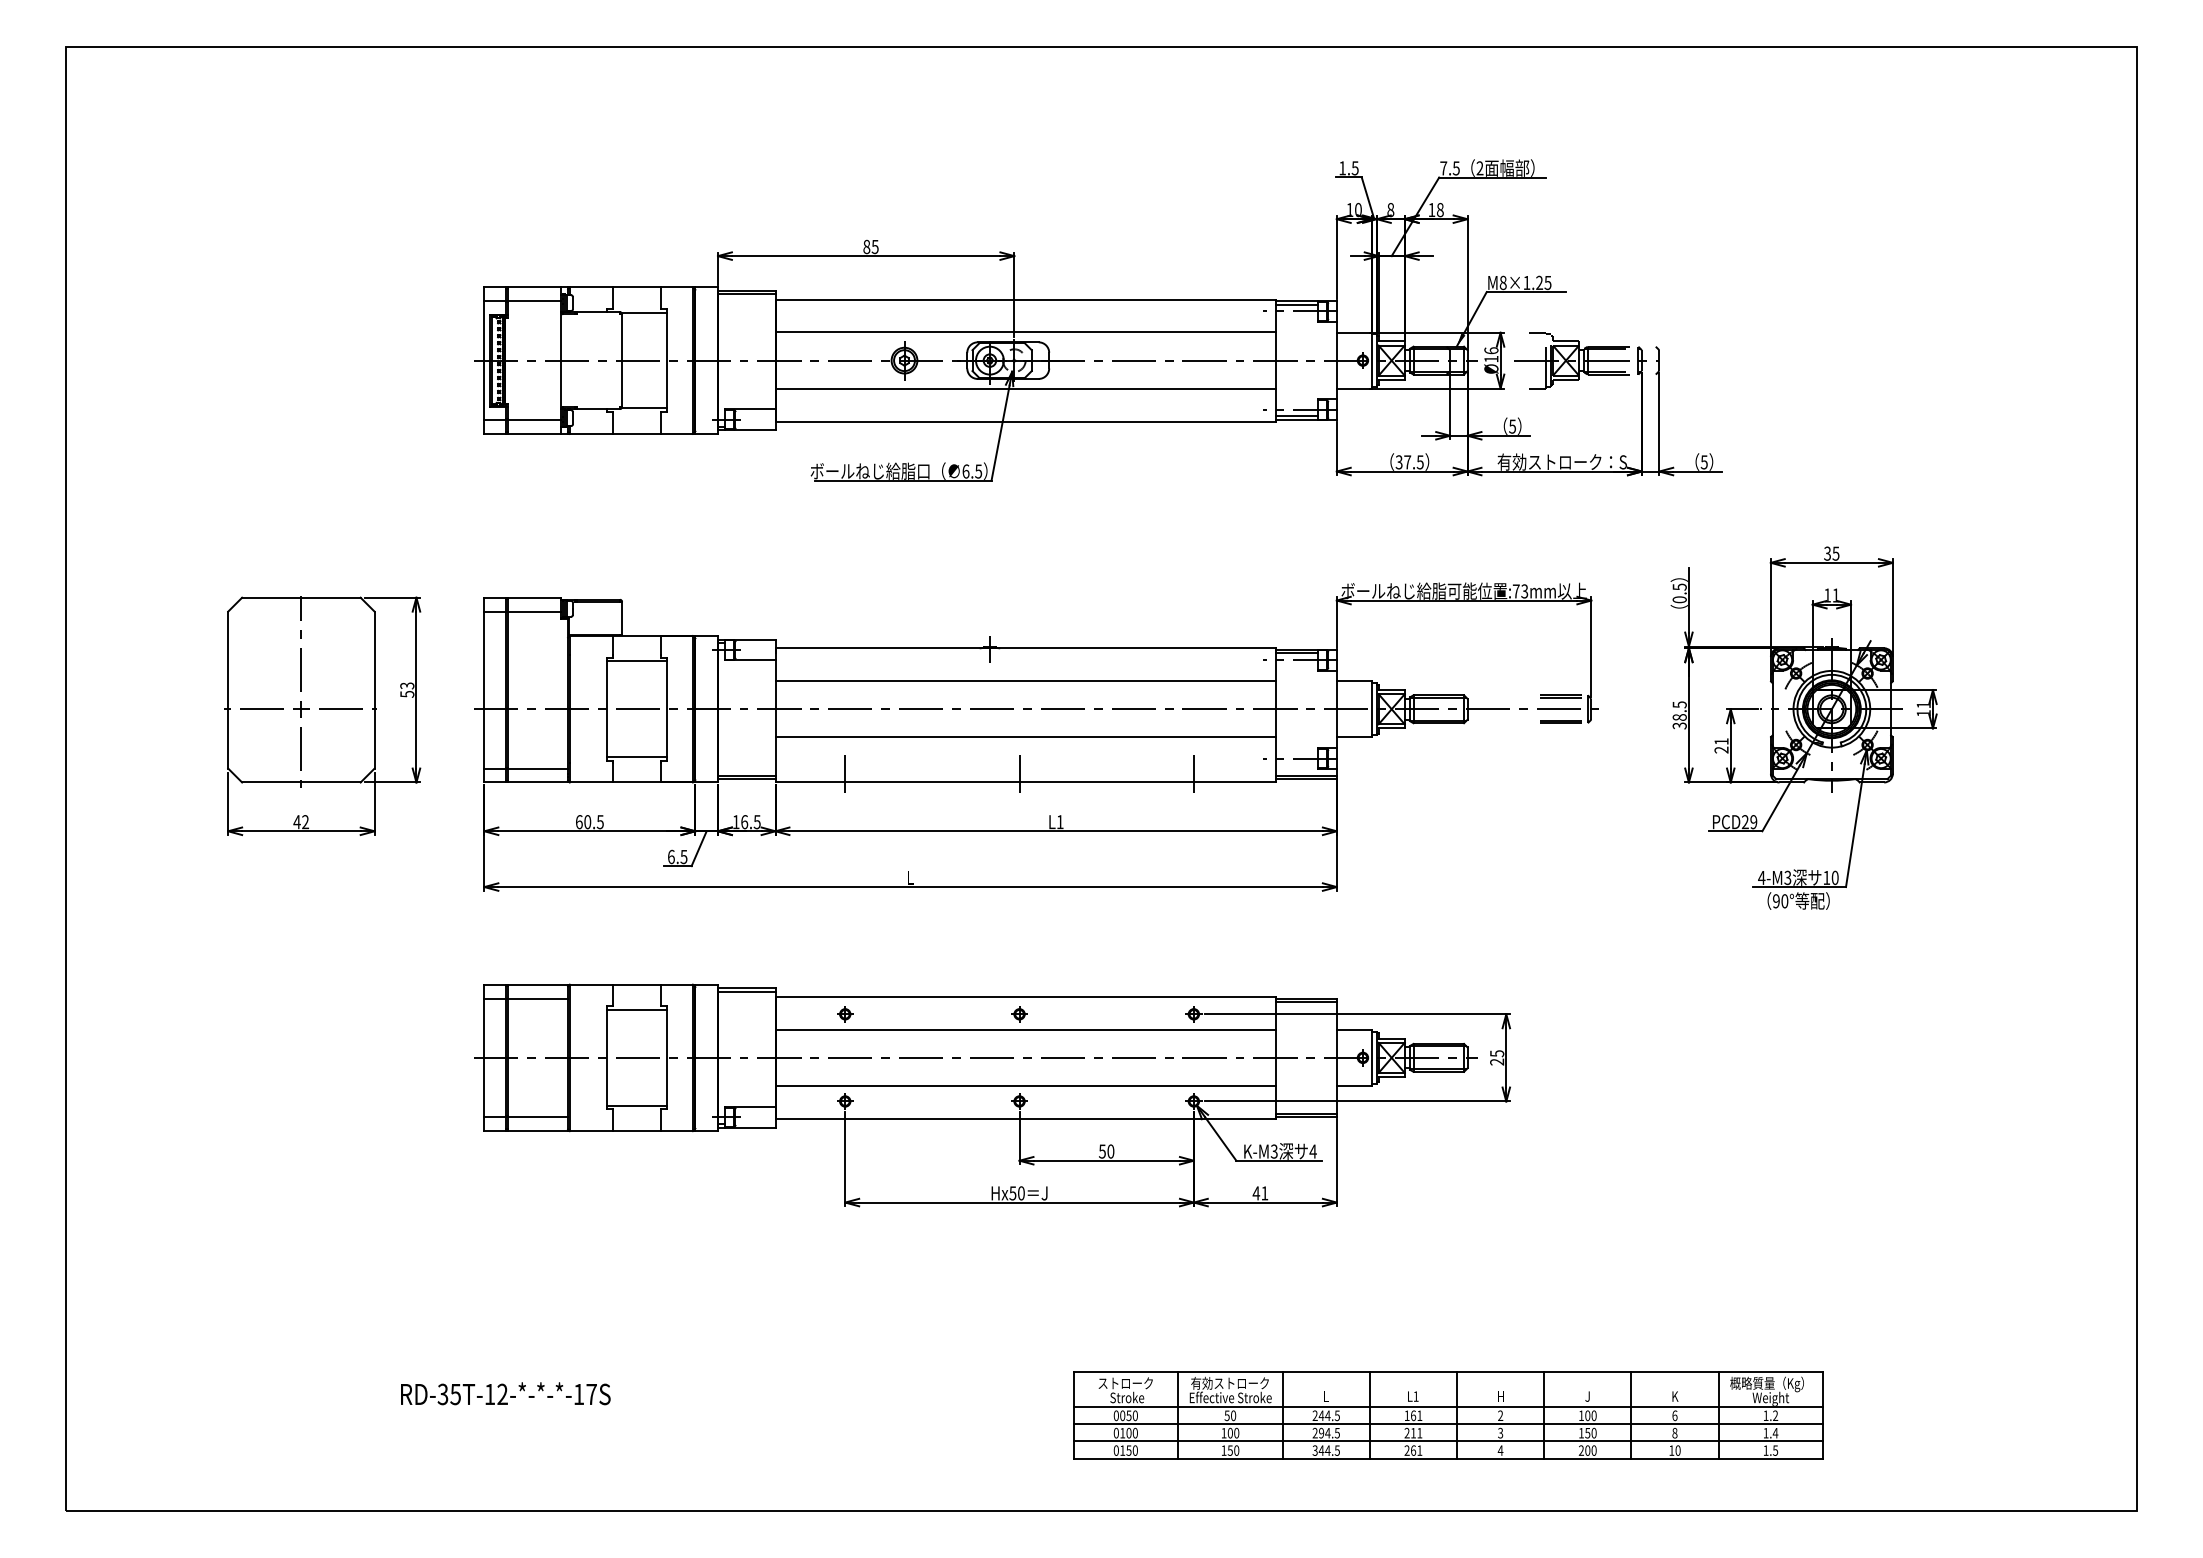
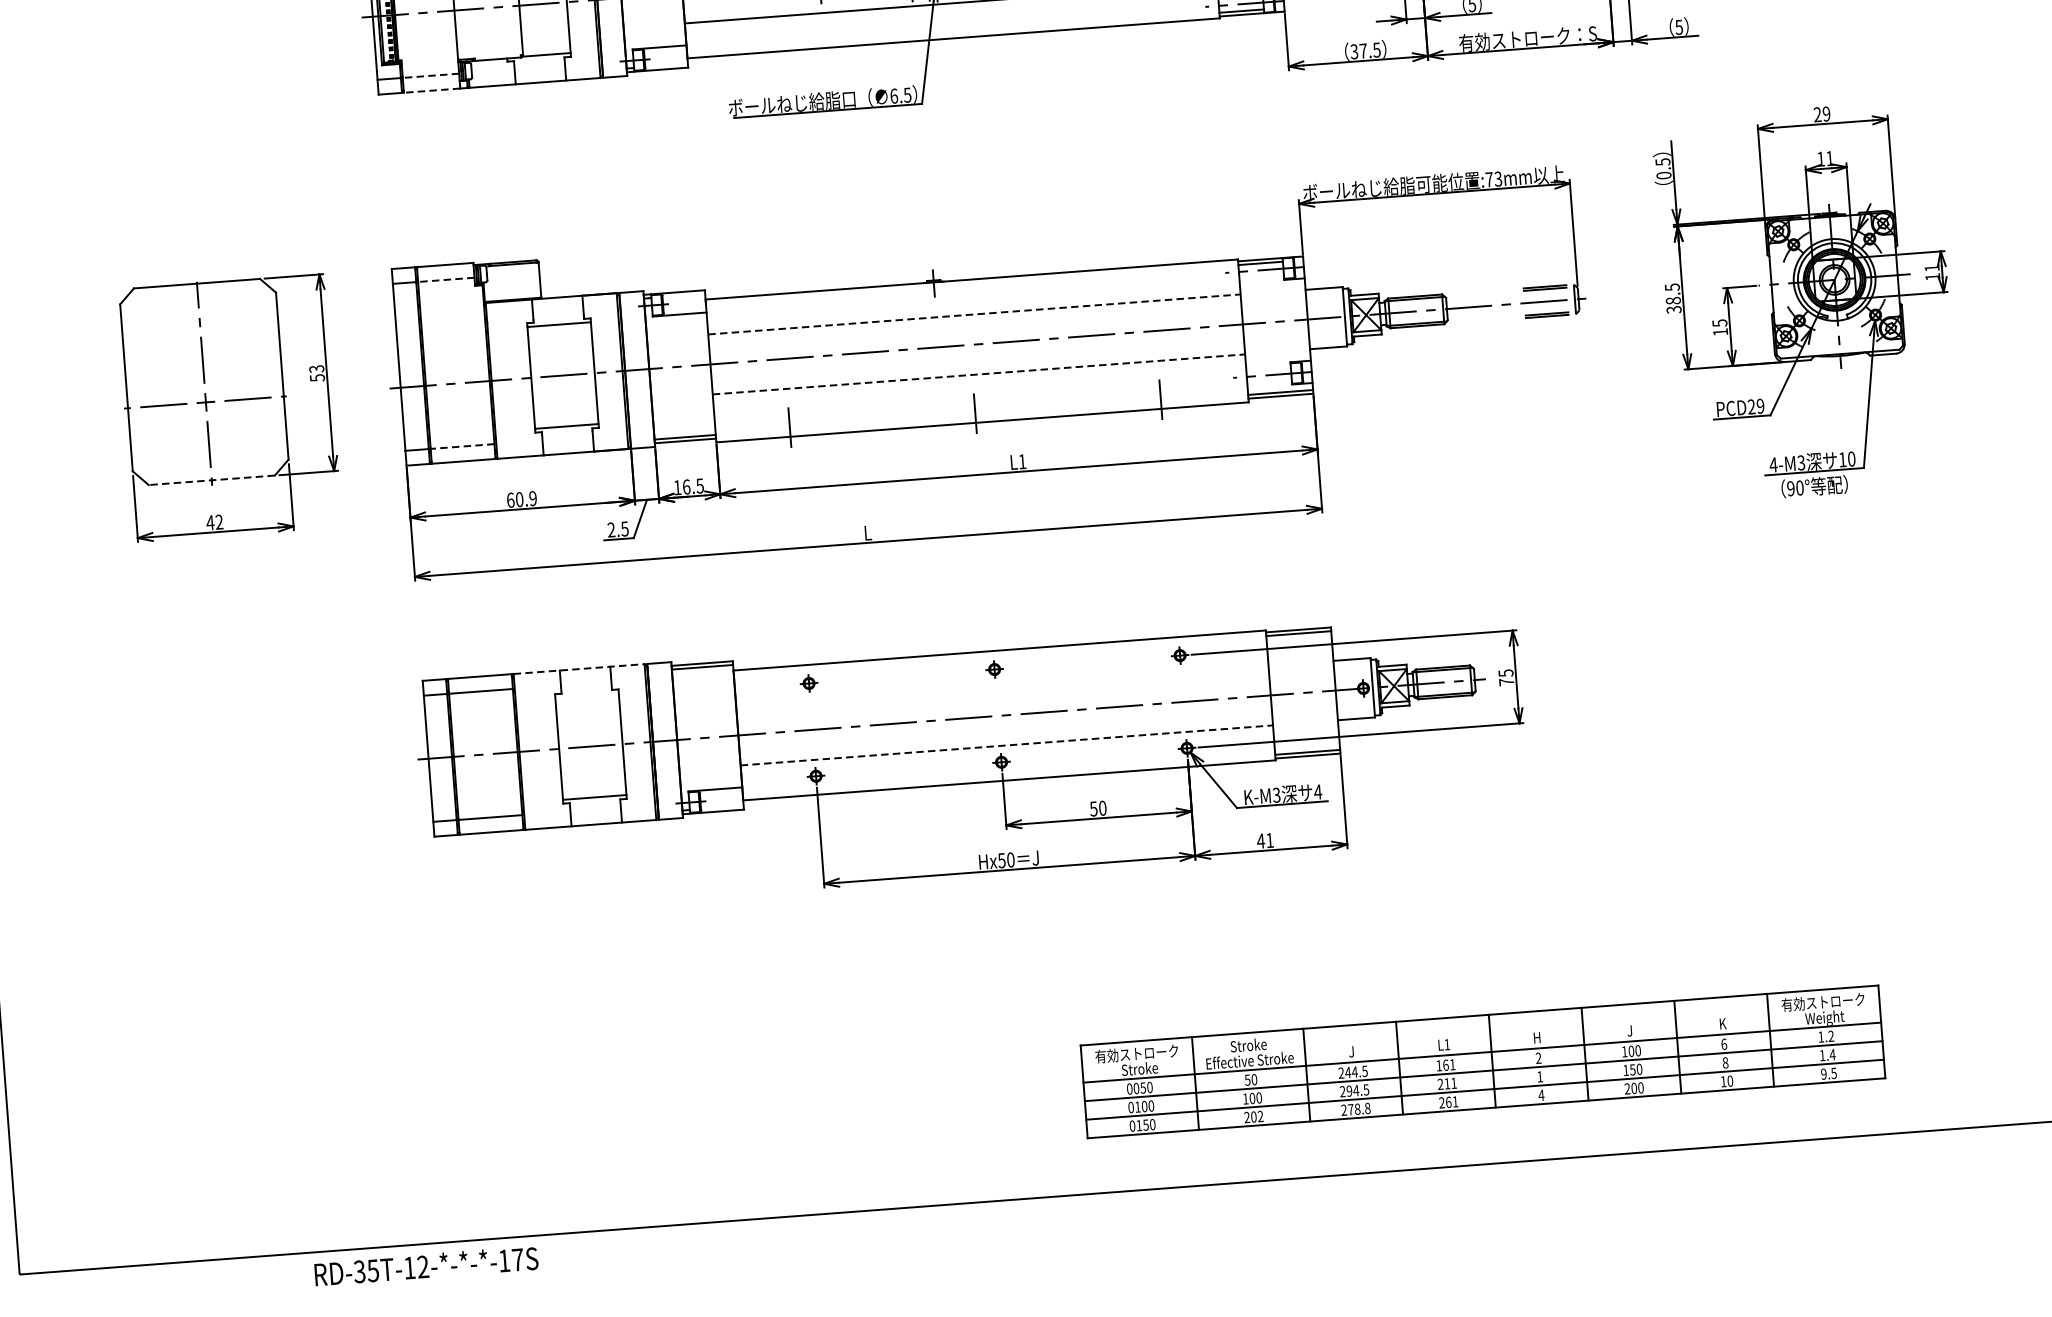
line: (534, 419) -> (430, 75), solid -> dashed
line: (534, 433) -> (431, 90), solid -> dashed
text: (1831, 553) -> (1821, 114), 35 -> 29
line: (534, 611) -> (446, 279), solid -> dashed
line: (1026, 681) -> (975, 314), solid -> dashed
line: (1026, 737) -> (979, 374), solid -> dashed
text: (1721, 745) -> (1720, 327), 21 -> 15
line: (538, 768) -> (462, 446), solid -> dashed
line: (300, 782) -> (210, 480), solid -> dashed
text: (599, 821) -> (532, 497), 60.5 -> 60.9
text: (670, 856) -> (610, 529), 6.5 -> 2.5
line: (631, 984) -> (579, 668), solid -> dashed
line: (636, 1010) -> (586, 696), removed
line: (1025, 1029) -> (1002, 685), removed
text: (1497, 1061) -> (1506, 681), 25 -> 75
line: (1026, 1086) -> (1007, 745), solid -> dashed
text: (1125, 1382) -> (1136, 1052), ストローク -> 有効ストローク
text: (1229, 1382) -> (1247, 1044), 有効ストローク -> Stroke
text: (1769, 1384) -> (1822, 1003), 概略質量（Kg） -> 有効ストローク
text: (505, 1393) -> (426, 1265), moved
text: (1325, 1396) -> (1350, 1051), L -> J
text: (1500, 1432) -> (1539, 1076), 3 -> 1
text: (1230, 1450) -> (1253, 1116), 150 -> 202
text: (1325, 1450) -> (1355, 1109), 344.5 -> 278.8
text: (1765, 1450) -> (1823, 1074), 1.5 -> 9.5

